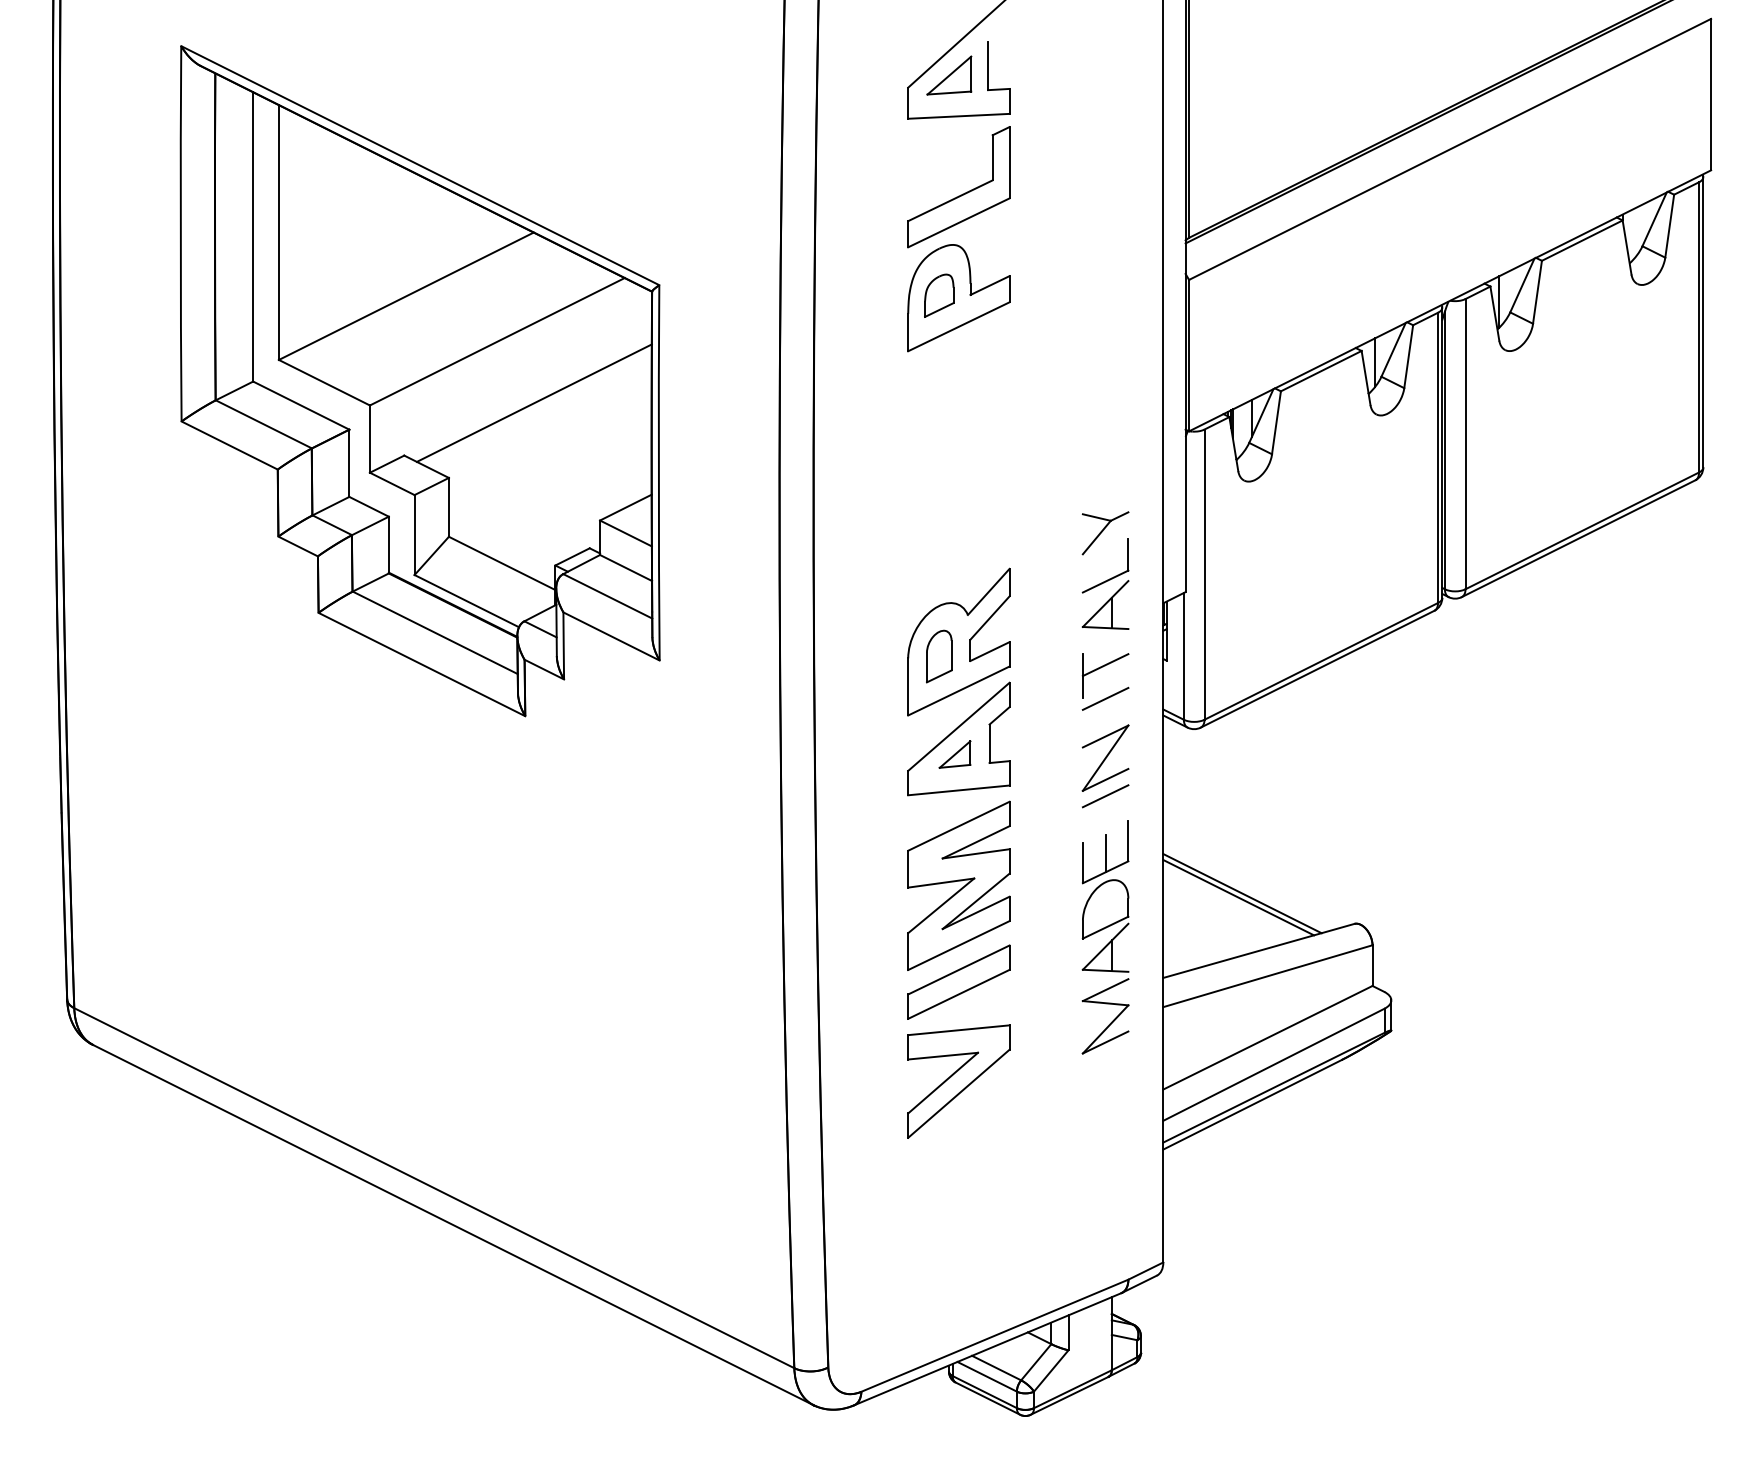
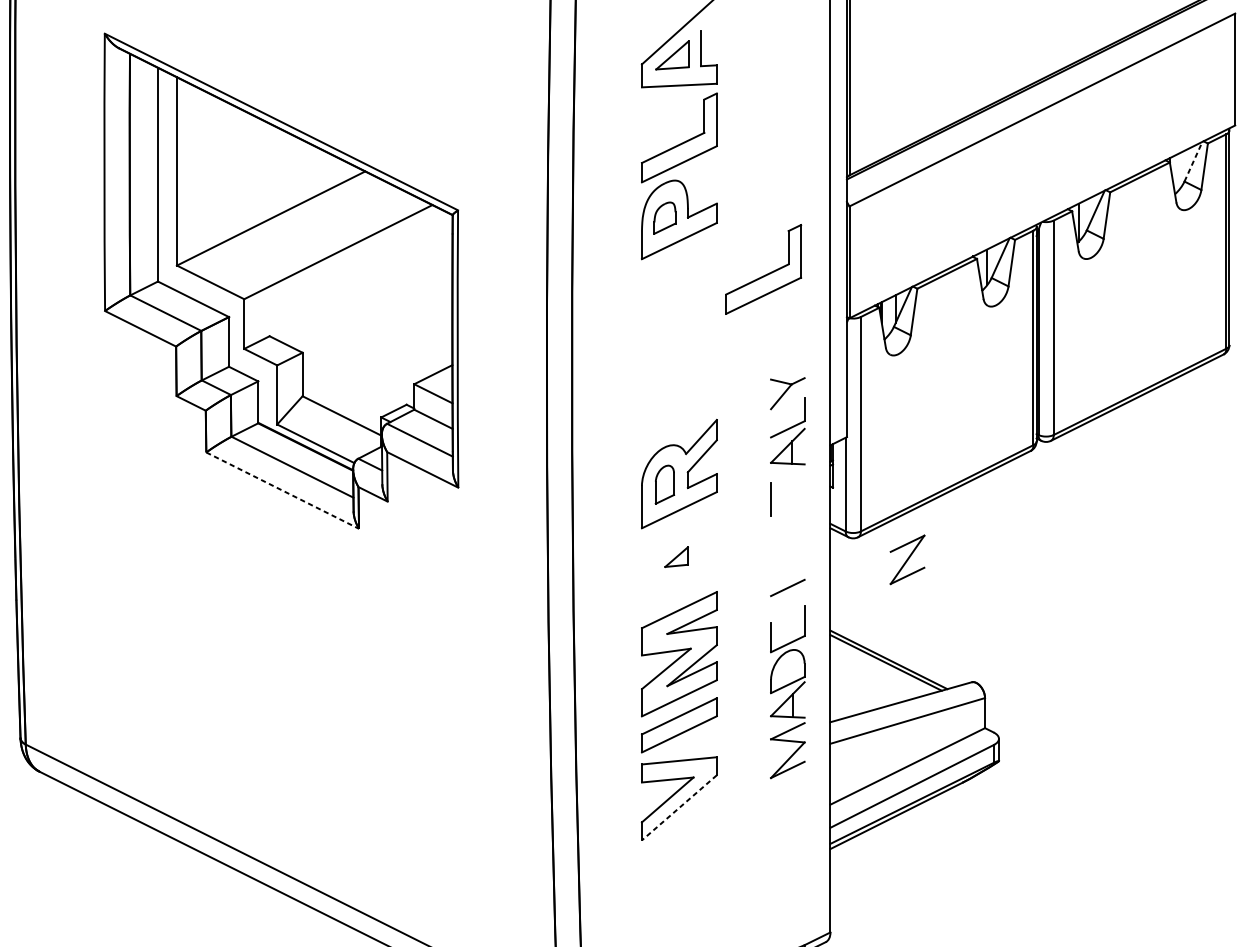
line: (1654, 218) -> (1193, 161), solid -> dashed
part: (1076, 371) -> (766, 274), added
line: (533, 402) -> (365, 297), removed
line: (421, 664) -> (282, 490), solid -> dashed
line: (1105, 665) -> (787, 491), removed
line: (1105, 698) -> (787, 515), removed
part: (958, 738) -> (679, 545), removed
part: (1105, 757) -> (907, 559), moved
line: (1105, 853) -> (787, 630), removed
line: (958, 1094) -> (679, 808), solid -> dashed

